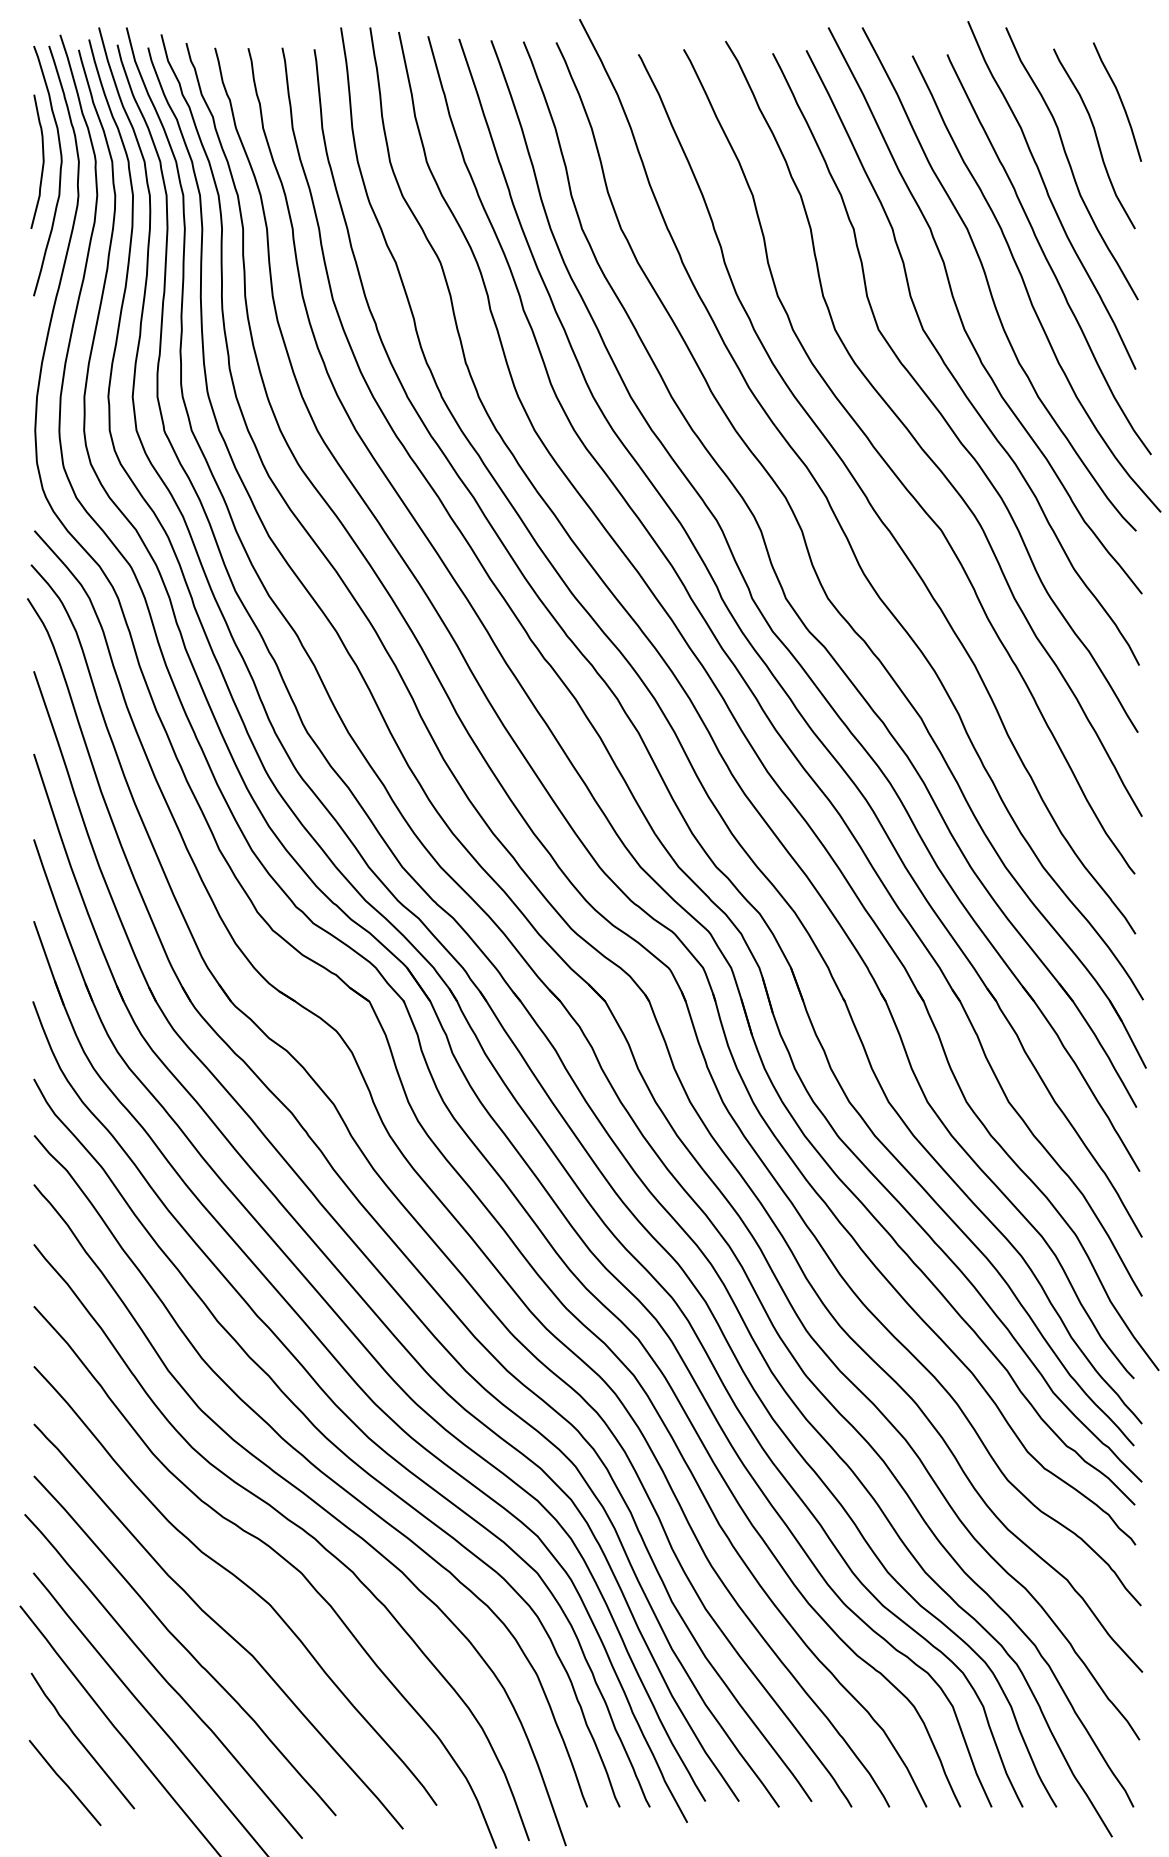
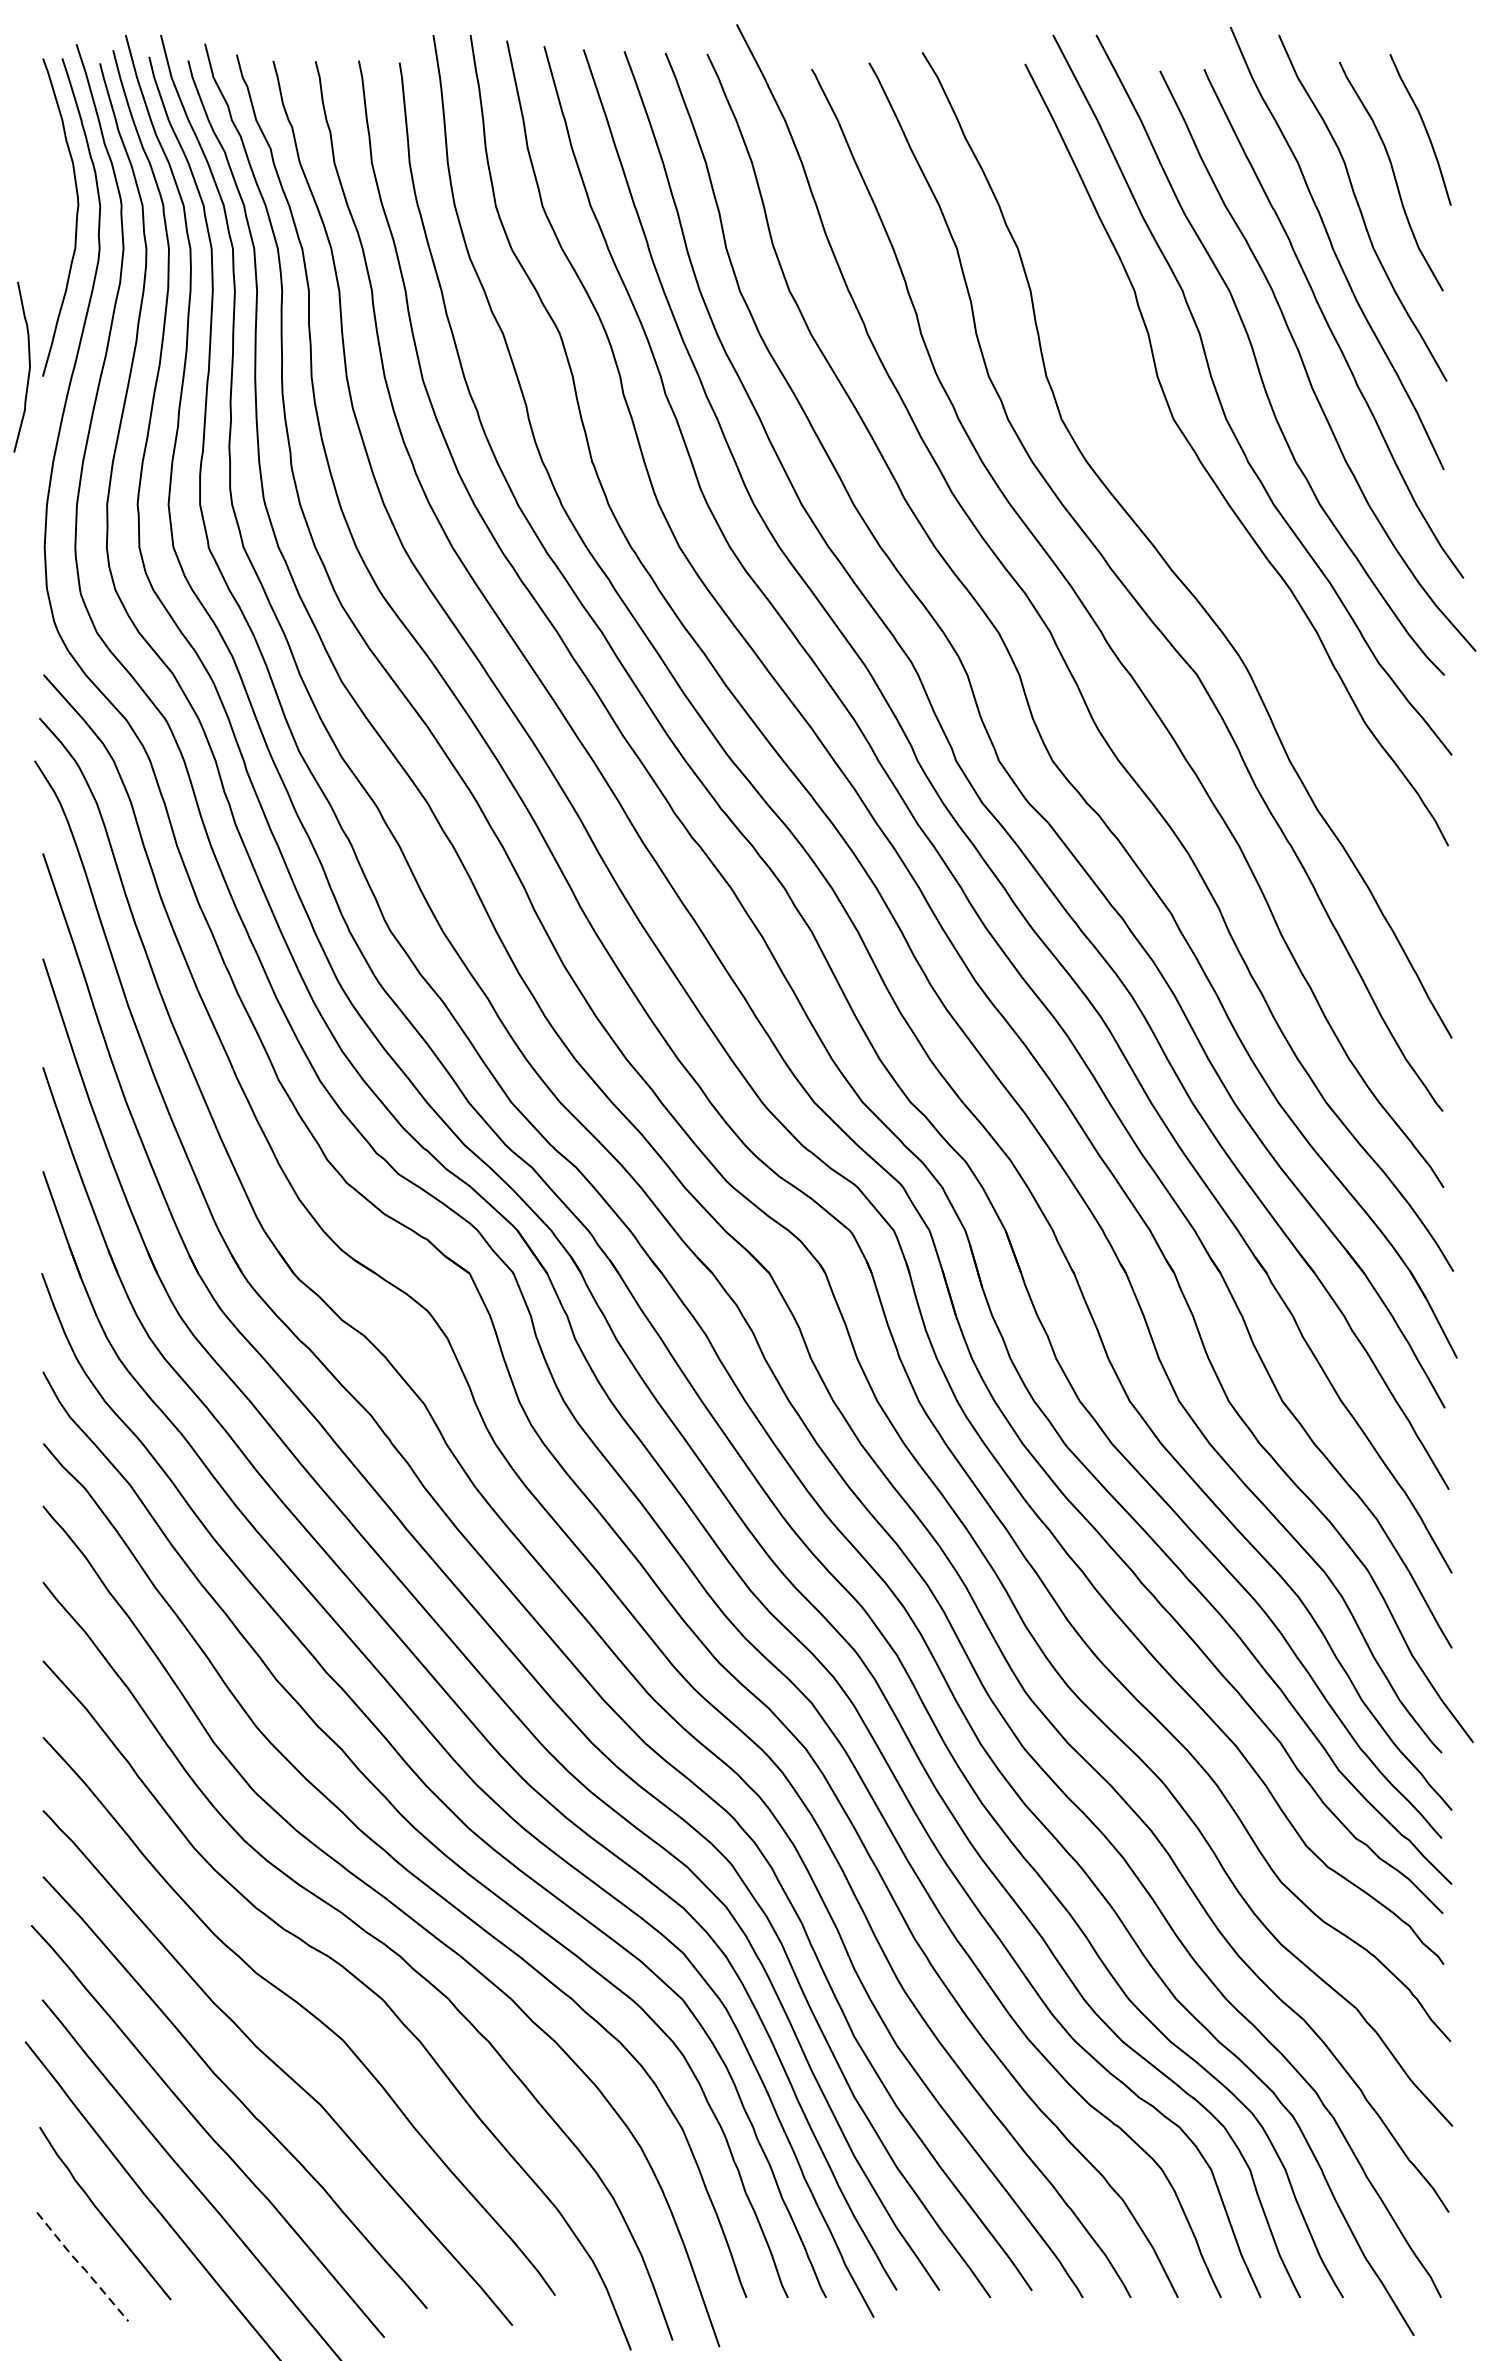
curve: (42, 161) -> (28, 366), moved
curve: (937, 407) -> (1191, 518), removed
line: (64, 1783) -> (81, 2267), solid -> dashed

